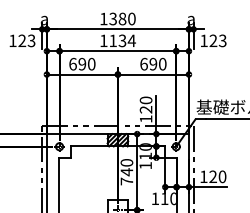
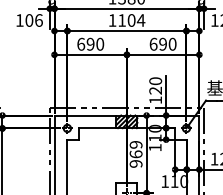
text: (26, 40) -> (33, 20), 123 -> 106
text: (122, 40) -> (131, 20), 1134 -> 1104
text: (126, 172) -> (135, 154), 740 -> 969

